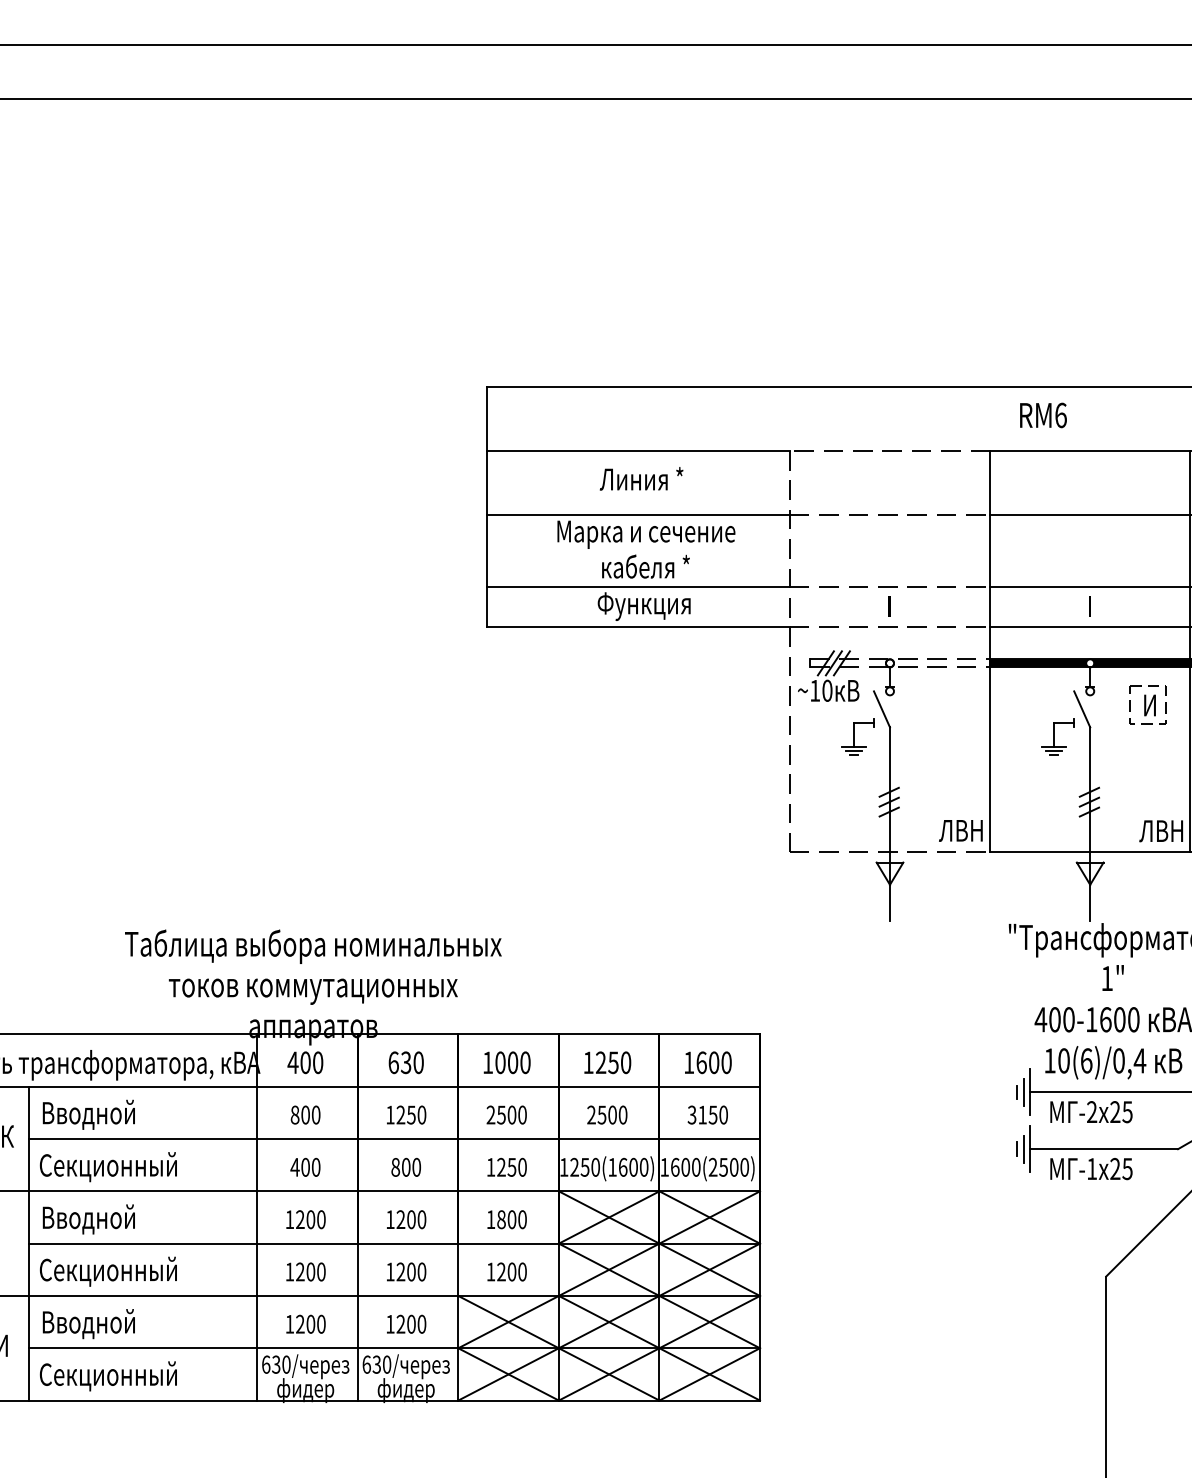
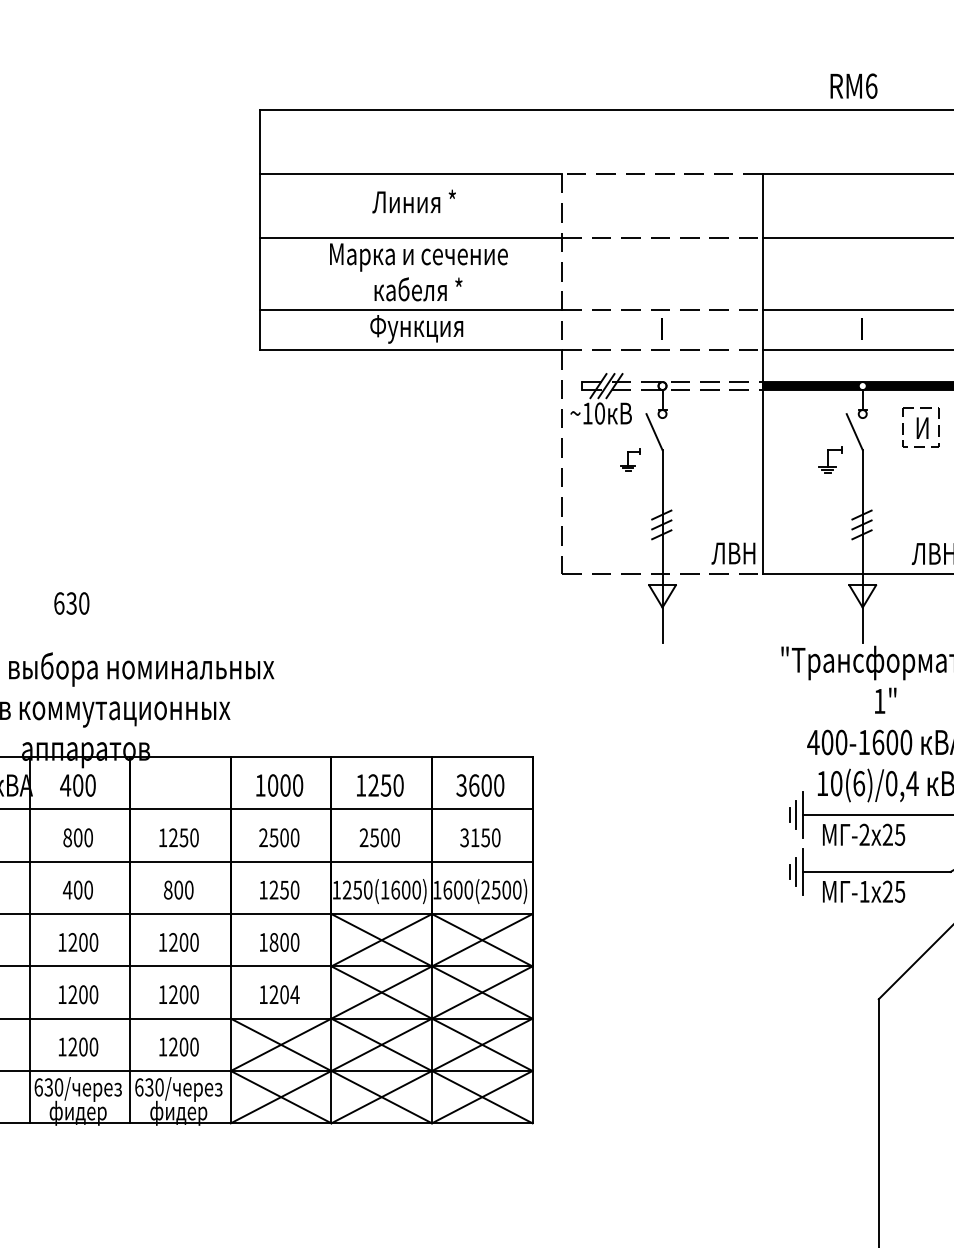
text: (1043, 415) -> (854, 86), moved
part: (857, 736) -> (630, 459), size x0.6
part: (1057, 736) -> (830, 459), size x0.7
text: (405, 1062) -> (71, 603), moved
text: (688, 1062) -> (461, 785), 1600 -> 3600
text: (522, 1271) -> (295, 994), 1200 -> 1204

